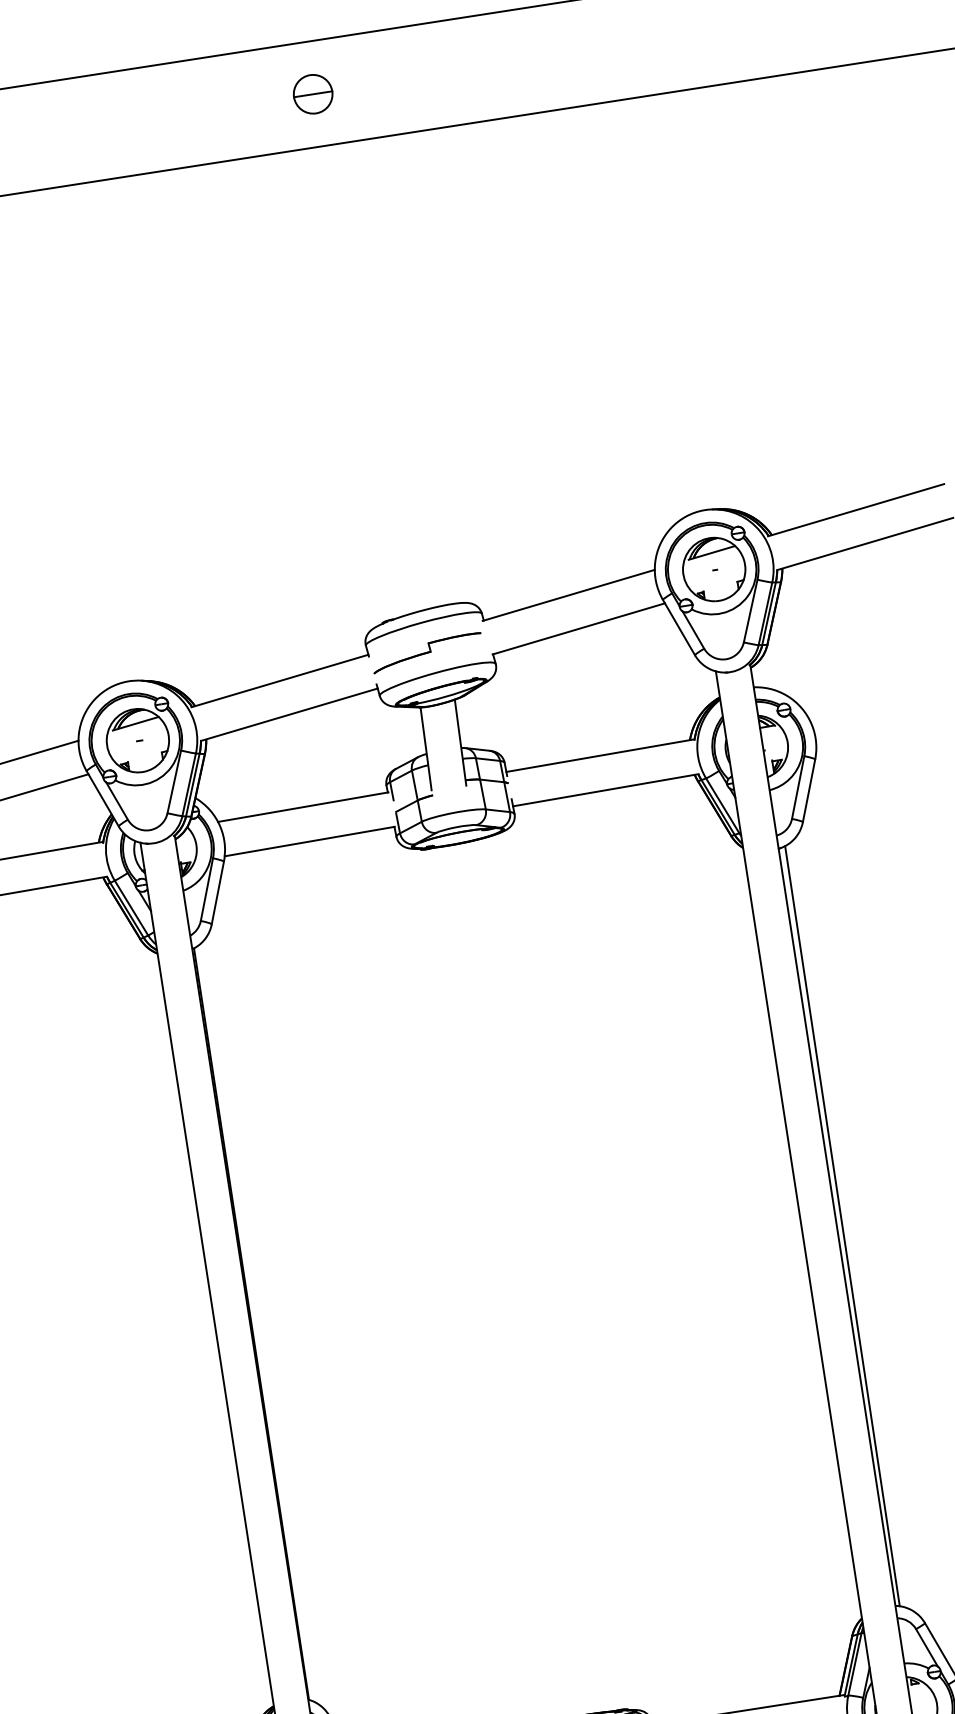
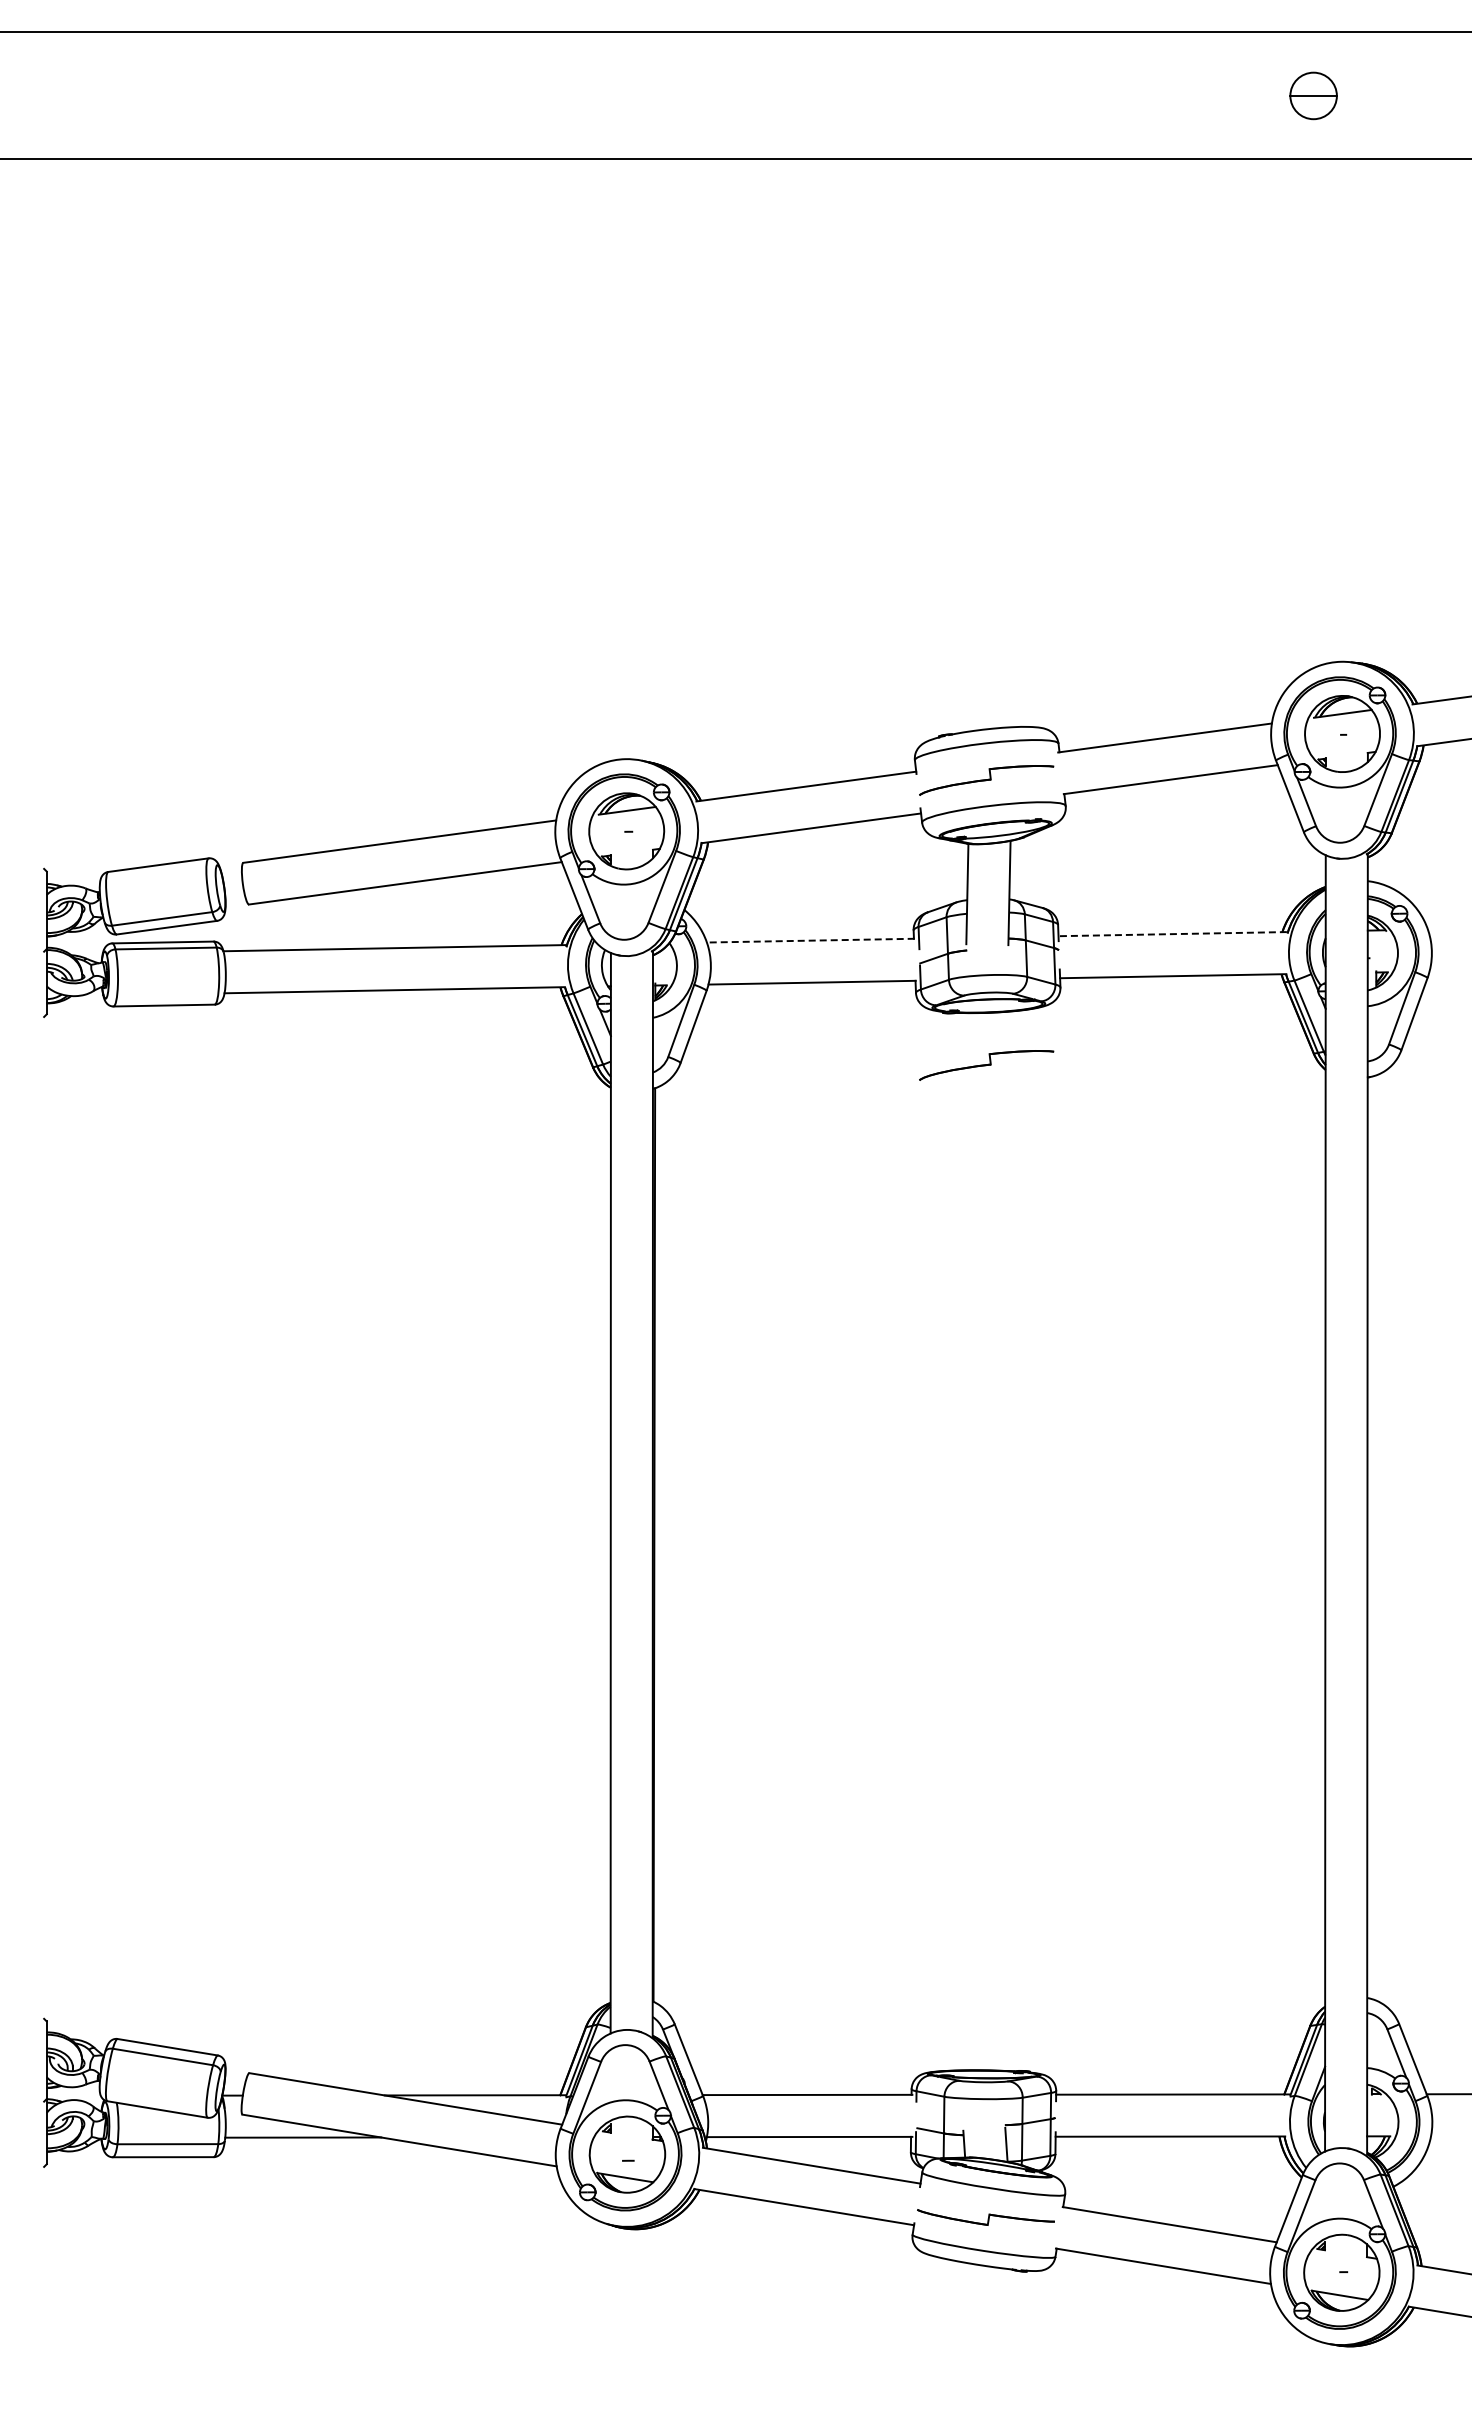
part: (313, 93) -> (1313, 95), moved
line: (599, 756) -> (1172, 934), solid -> dashed
line: (302, 807) -> (810, 940), solid -> dashed
part: (463, 887) -> (986, 1065), added
line: (842, 1226) -> (1373, 1537), removed

